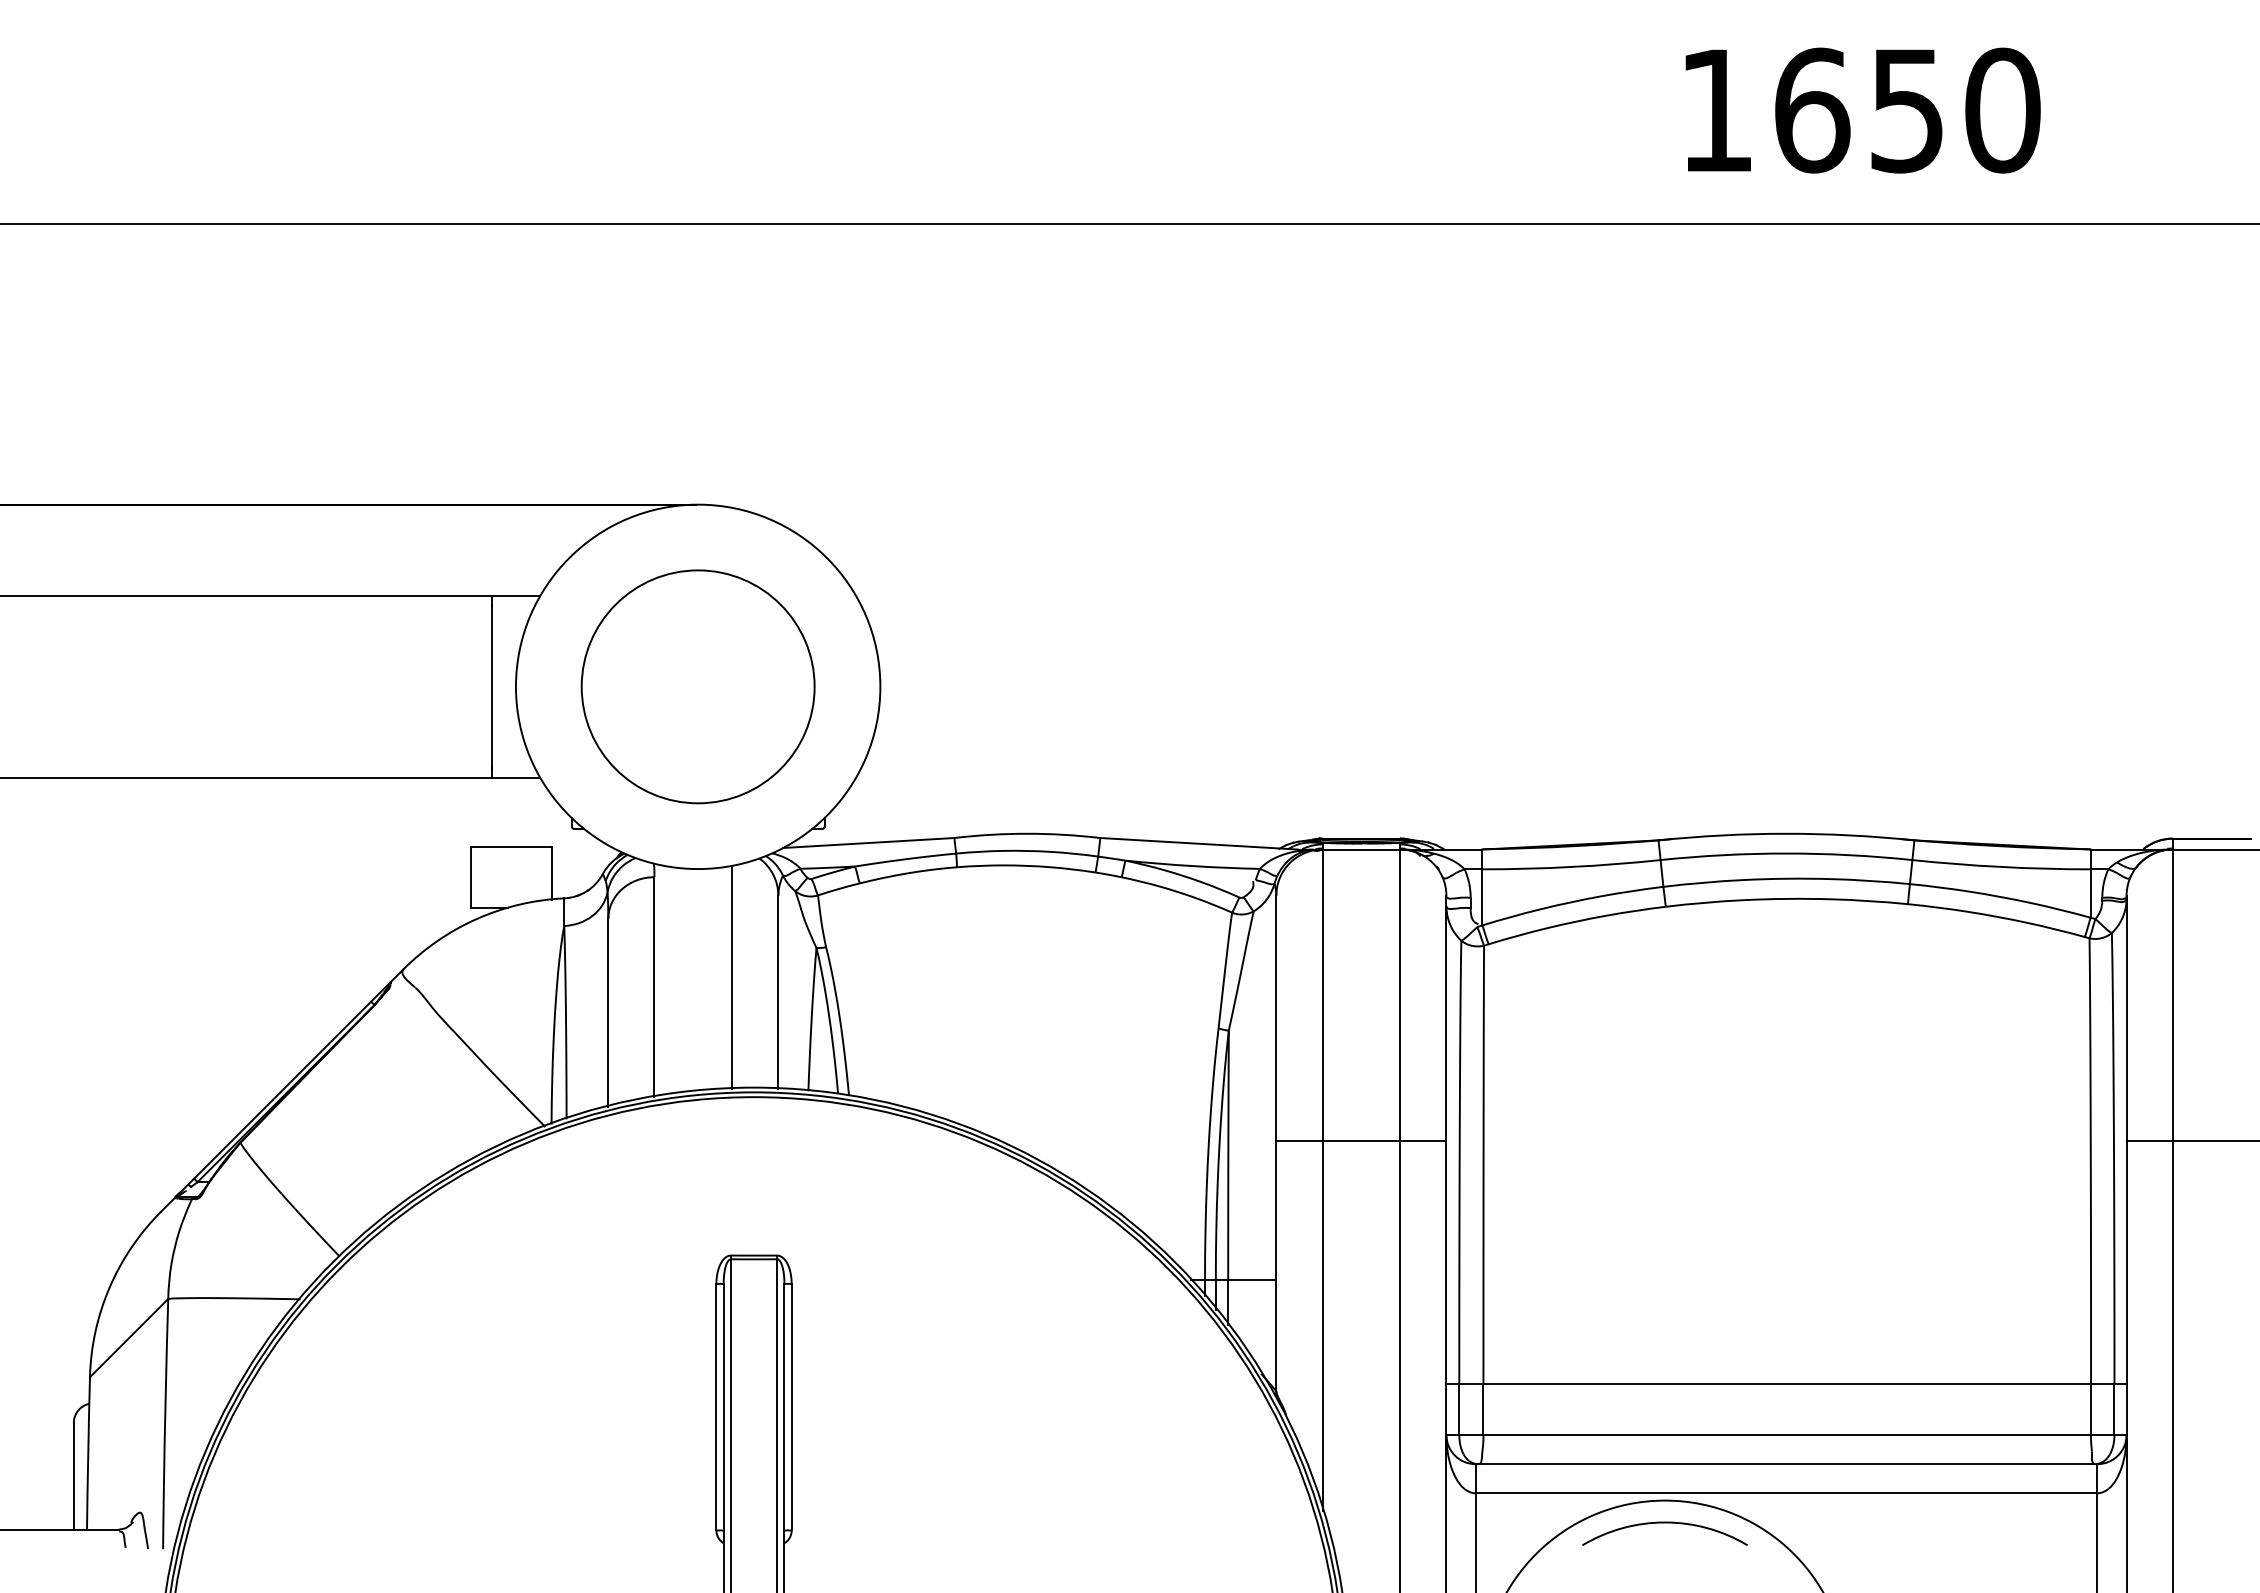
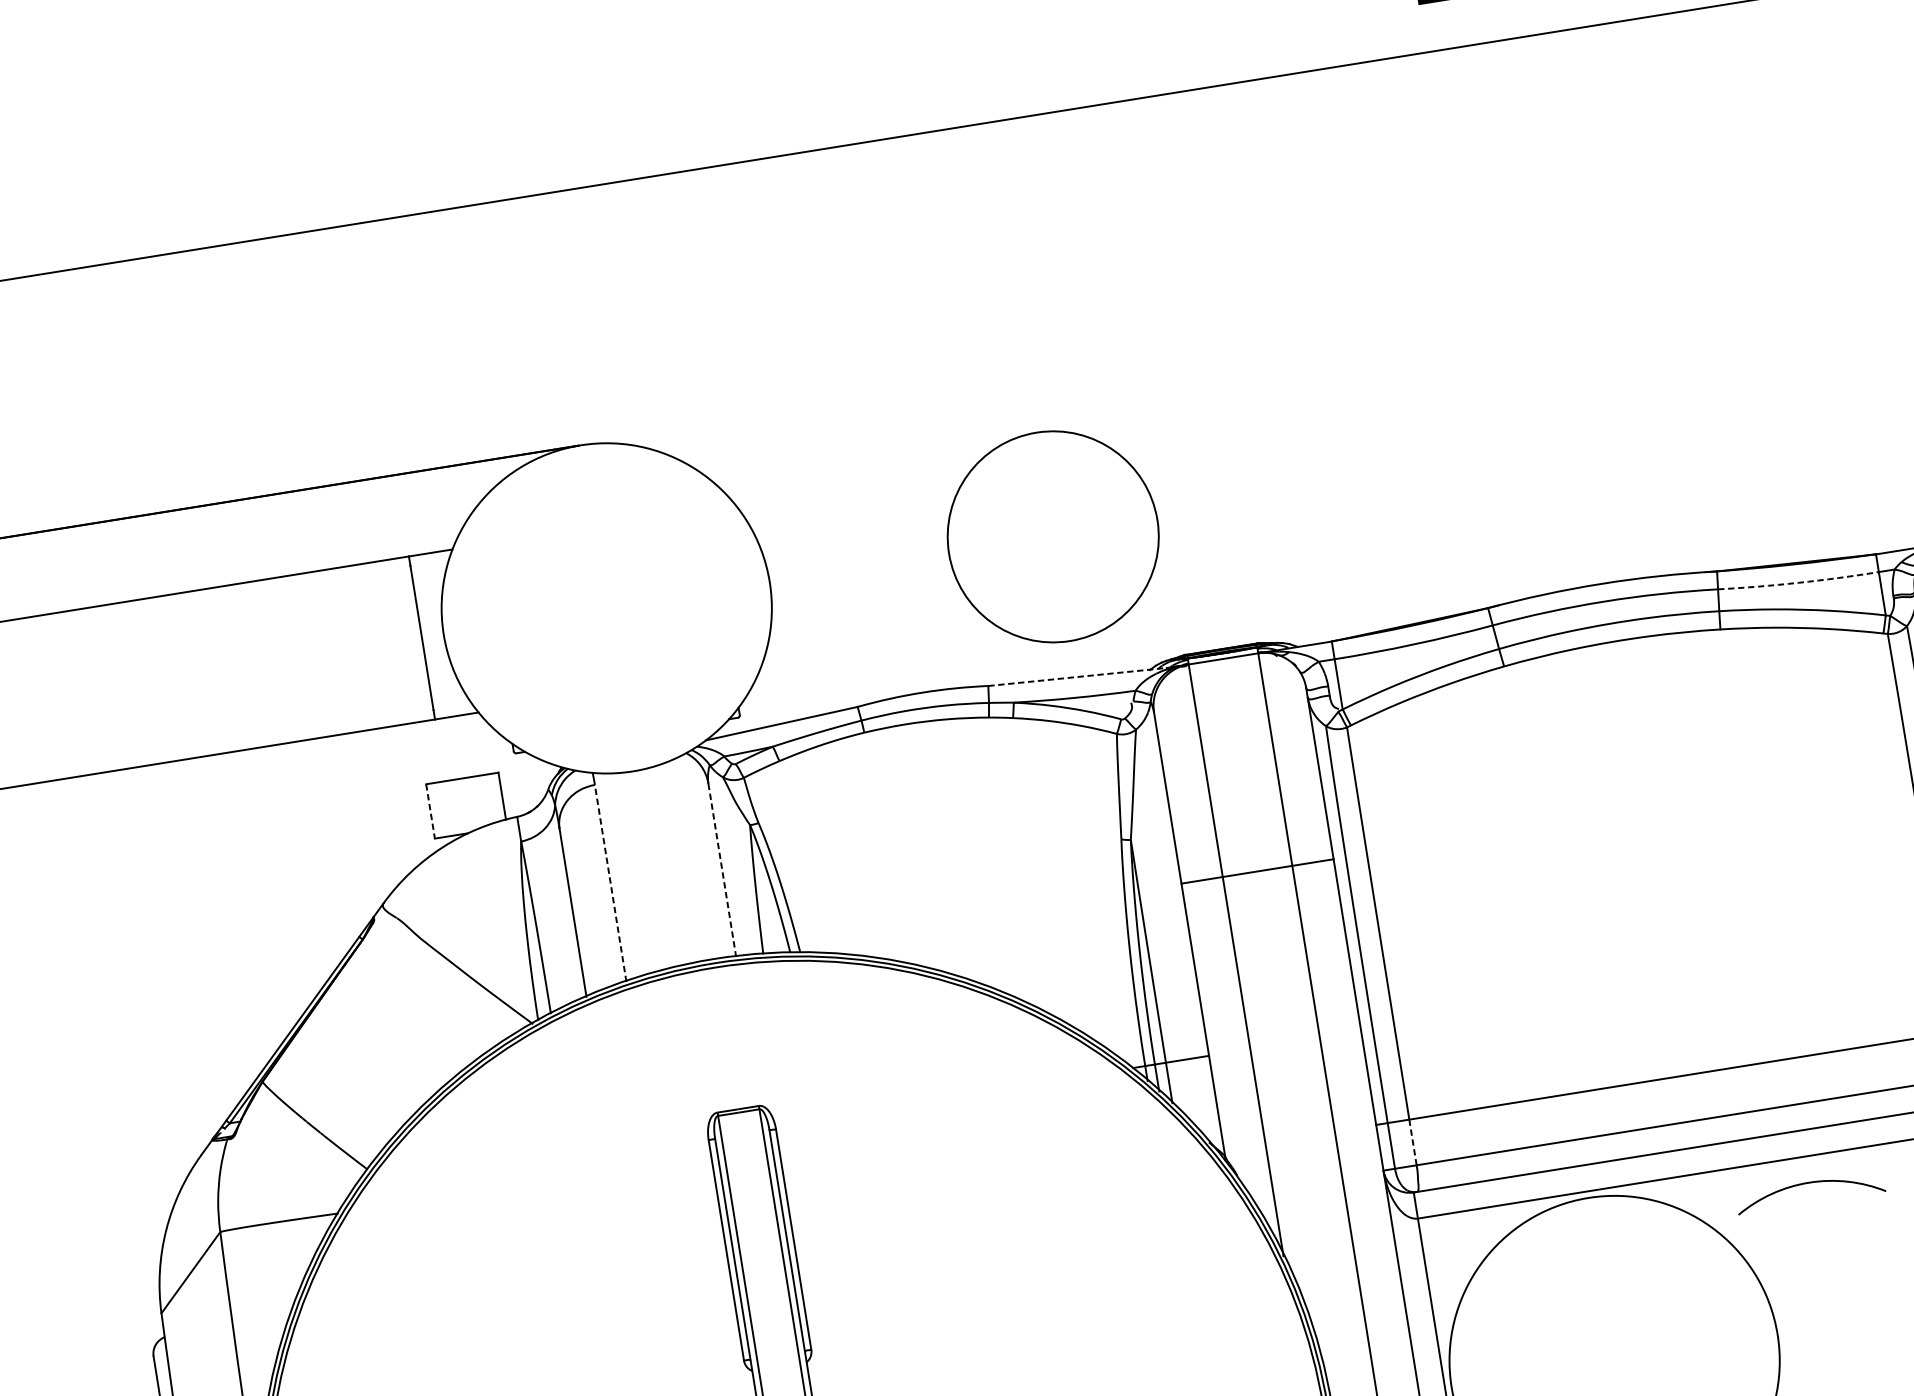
circle: (697, 686) -> (1052, 536), moved
line: (1199, 843) -> (1077, 676), solid -> dashed
arc: (2001, 867) -> (1798, 583), solid -> dashed
line: (470, 877) -> (430, 811), solid -> dashed
line: (732, 977) -> (679, 863), removed
line: (654, 986) -> (610, 882), solid -> dashed
line: (778, 992) -> (722, 870), solid -> dashed
line: (1361, 1141) -> (1257, 871), moved
line: (1483, 1410) -> (1413, 1143), solid -> dashed
arc: (1664, 1523) -> (1808, 1183), moved

